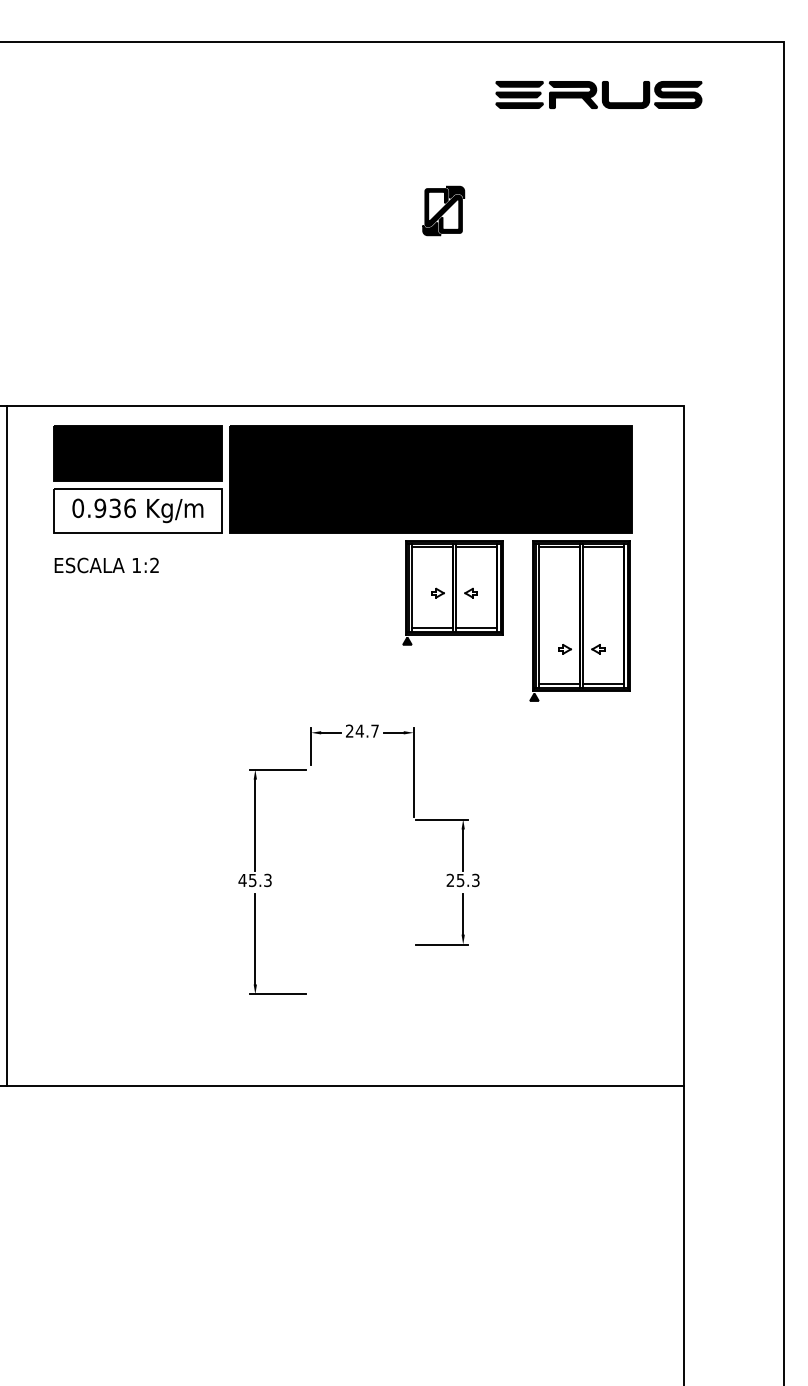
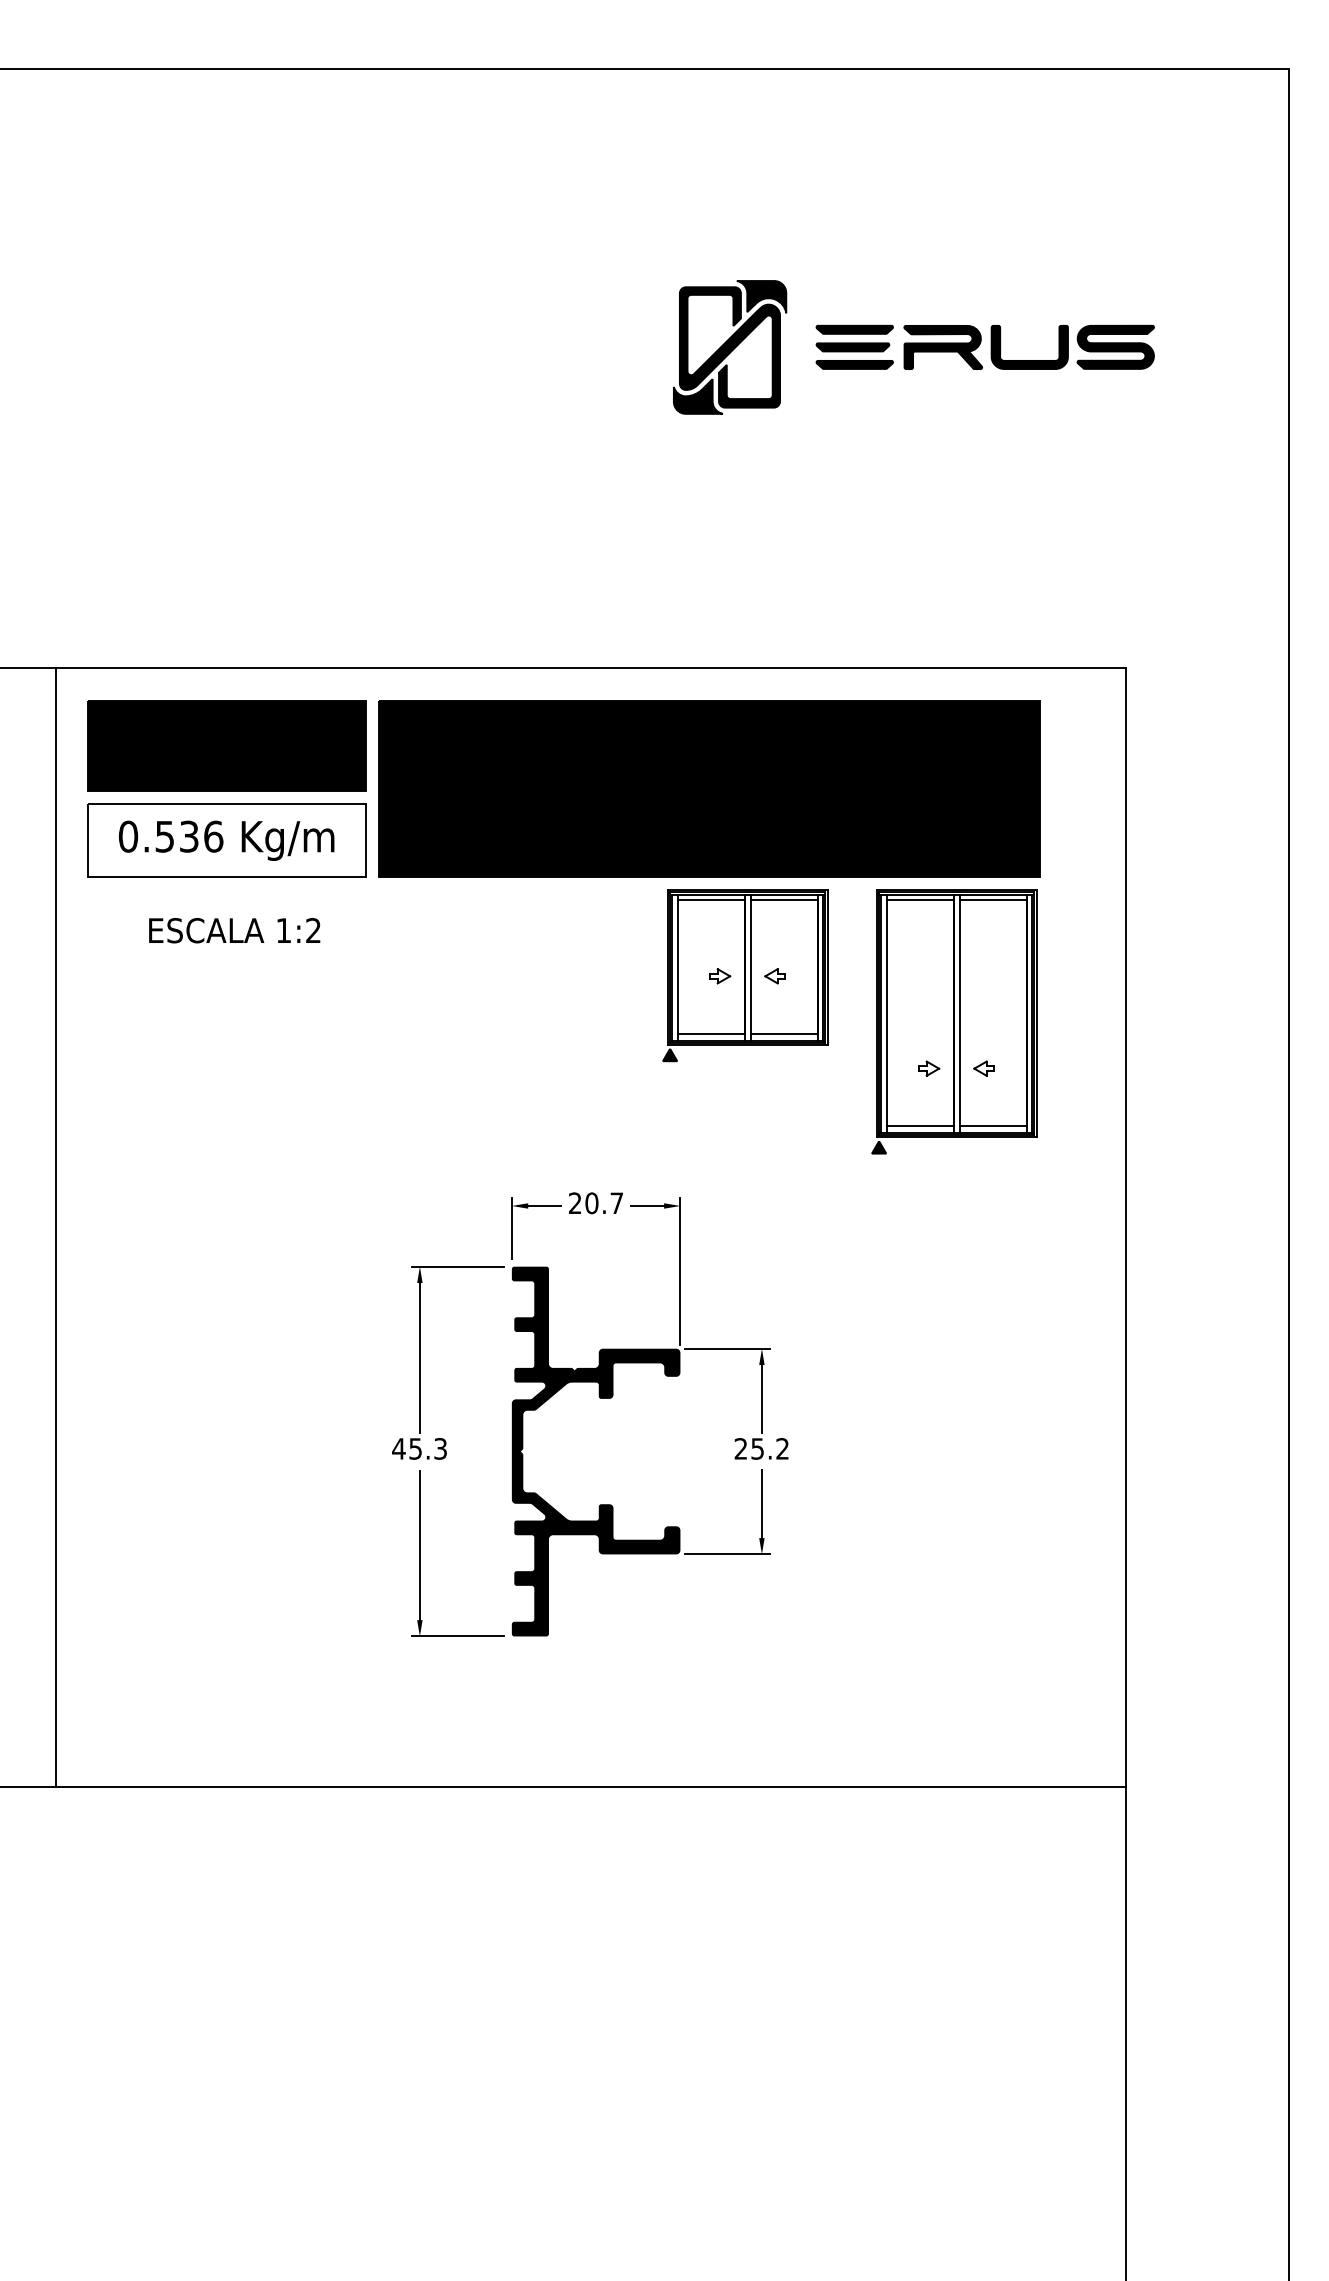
part: (598, 94) -> (984, 346), moved
part: (443, 210) -> (729, 346), size x1.67
text: (100, 507) -> (165, 835), 0.936 -> 0.536
text: (106, 565) -> (234, 930), moved
text: (359, 730) -> (591, 1202), 24.7 -> 20.7
line: (6, 745) -> (54, 1226), moved
text: (475, 880) -> (782, 1449), 25.3 -> 25.2
fill: (362, 881) -> (596, 1450), added

